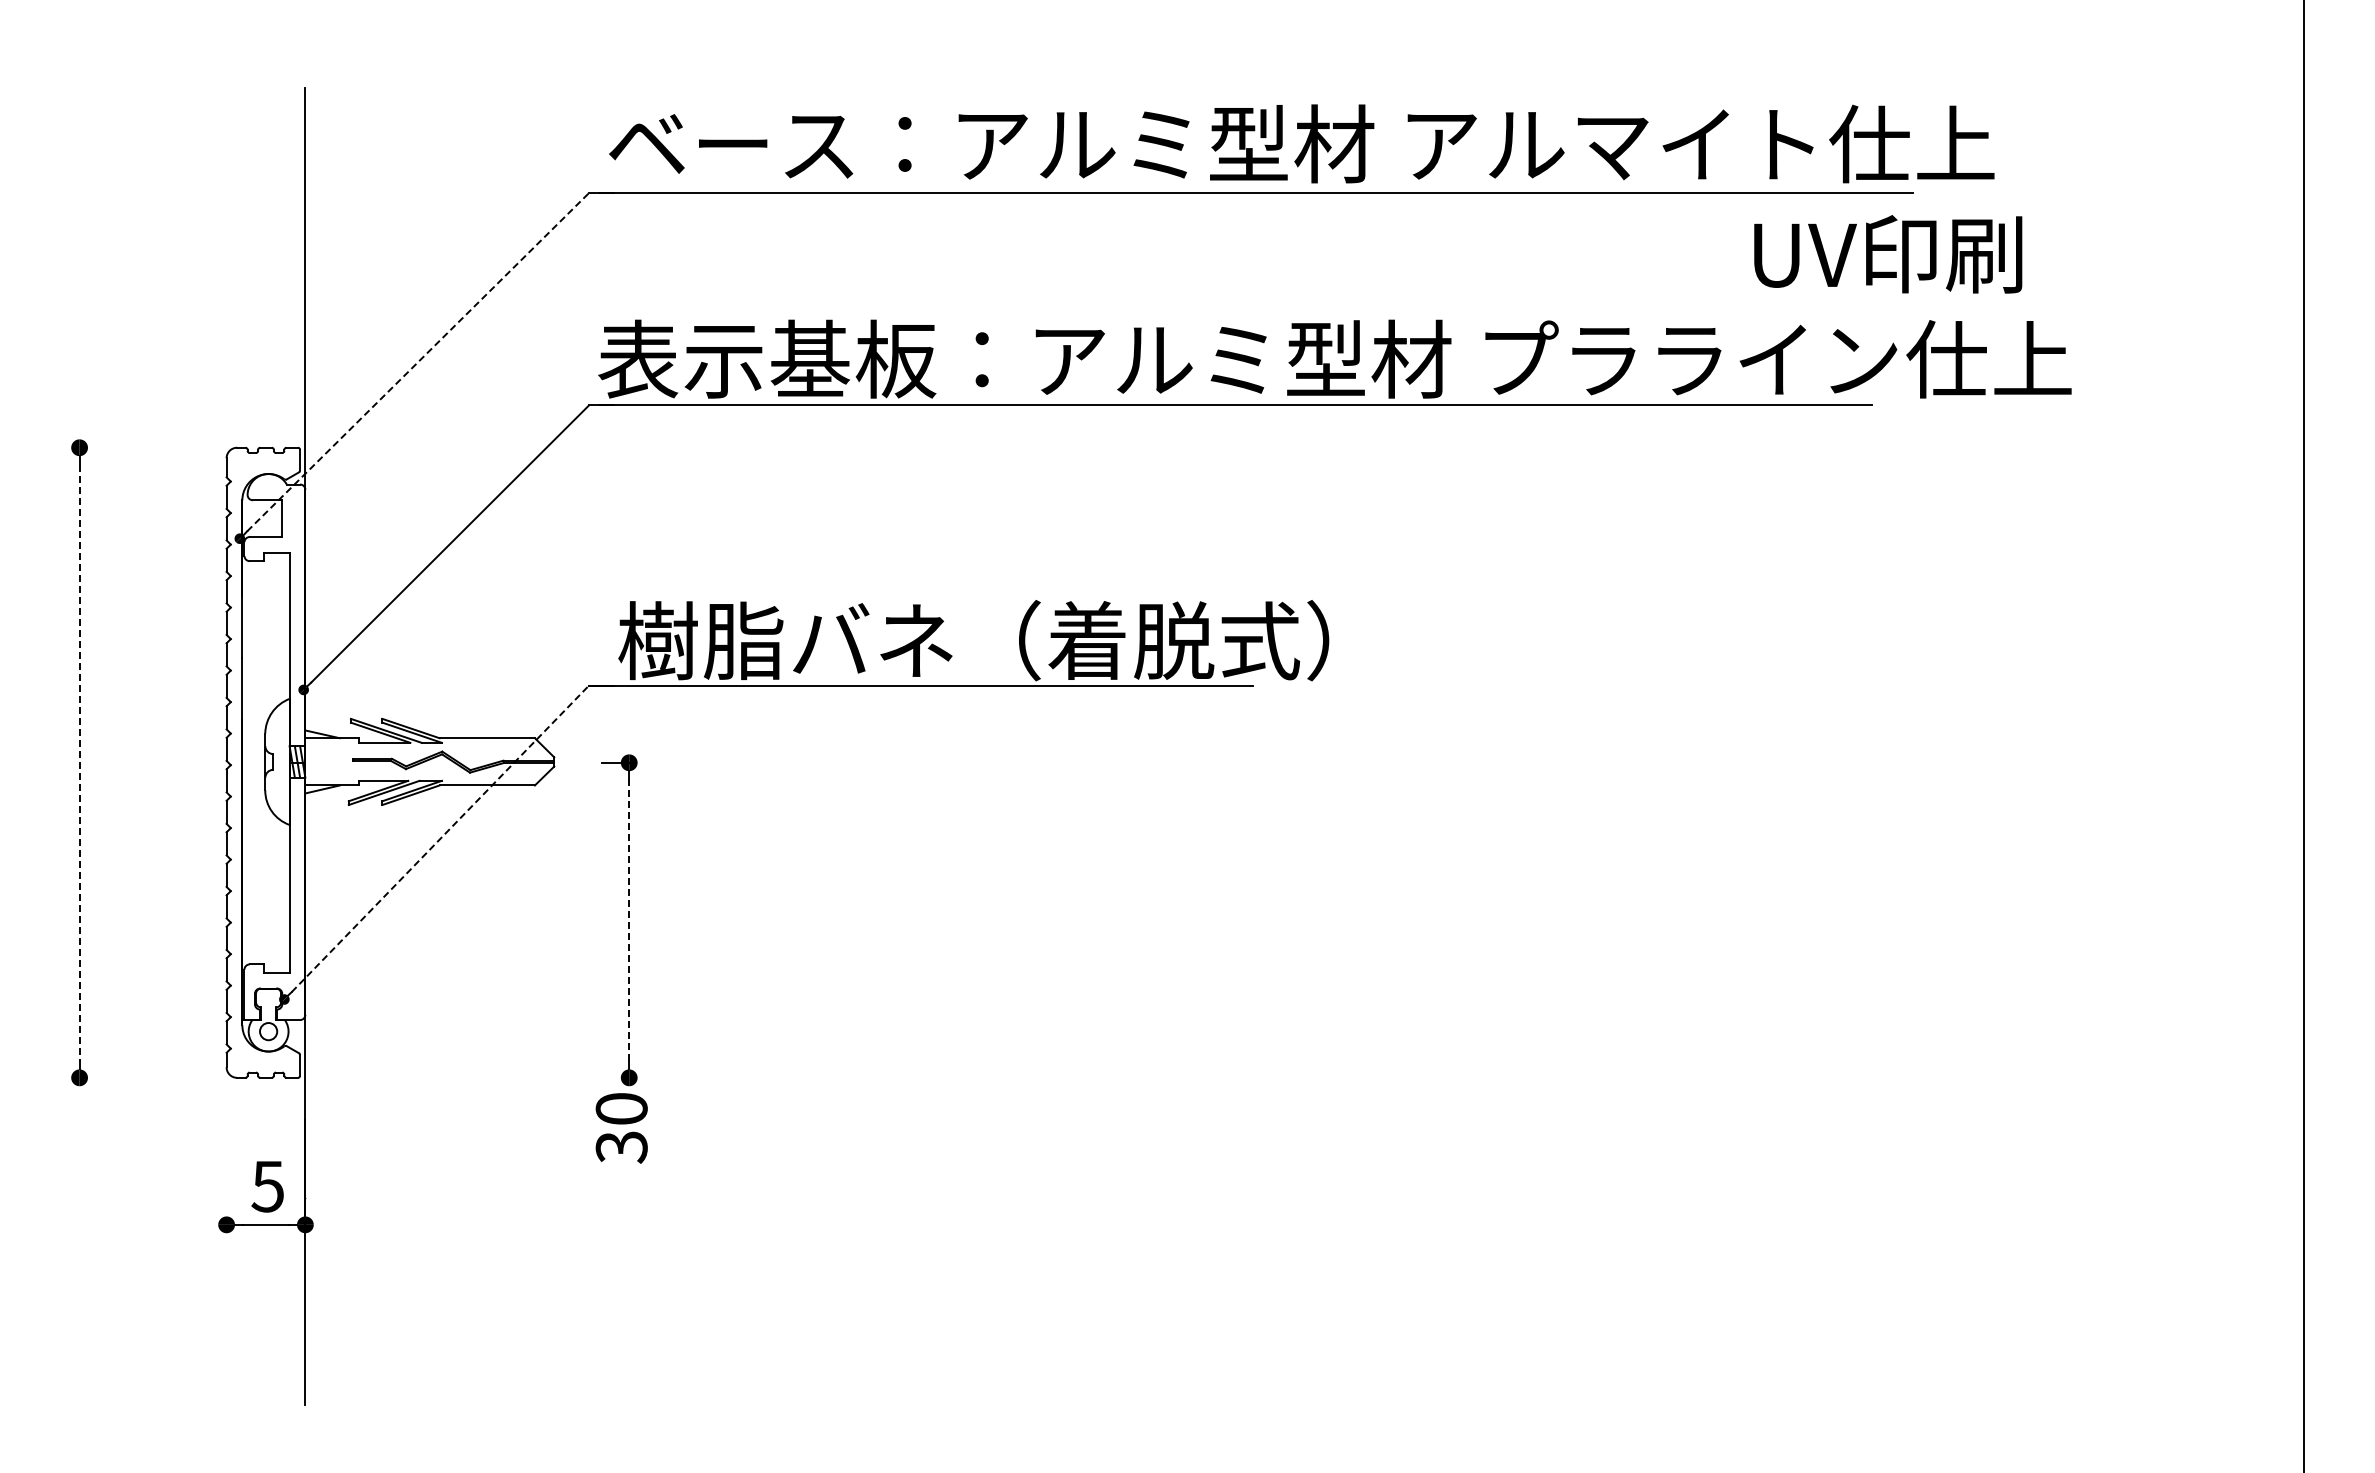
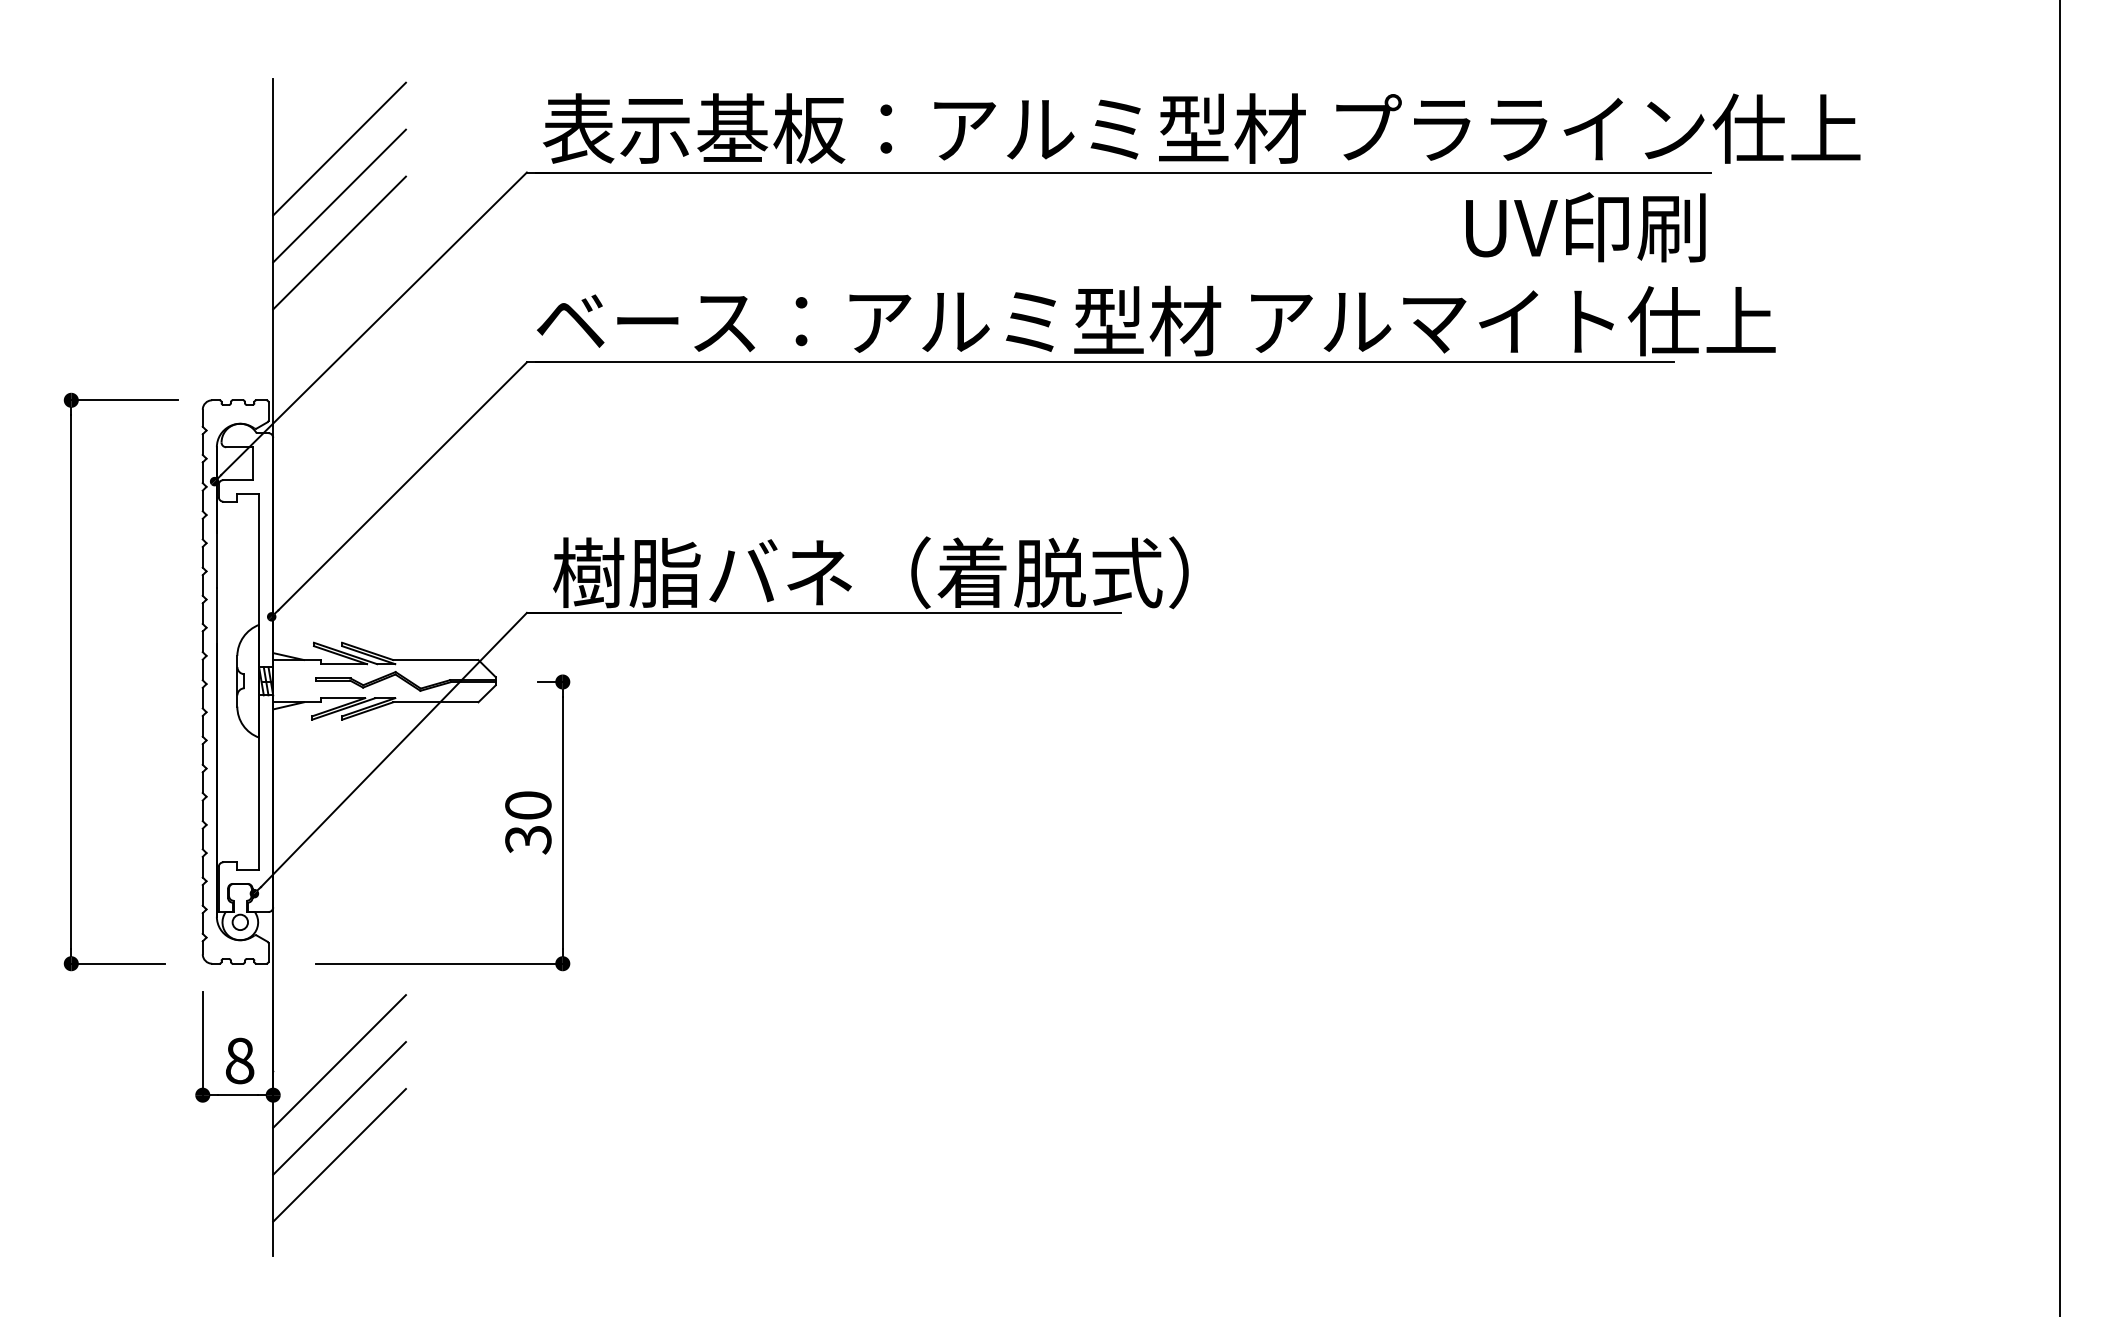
text: (1343, 143) -> (1201, 128), ベース：アルミ型材 アルマイト仕上 -> 表示基板：アルミ型材 プラライン仕上
line: (379, 166) -> (339, 148), added
line: (379, 219) -> (339, 196), added
text: (1888, 254) -> (1586, 227), moved
line: (379, 271) -> (339, 242), added
text: (1334, 358) -> (1193, 320), 表示基板：アルミ型材 プラライン仕上 -> ベース：アルミ型材 アルマイト仕上
line: (418, 362) -> (374, 324), dashed -> solid
line: (139, 447) -> (124, 400), added
line: (79, 763) -> (71, 682), dashed -> solid
line: (440, 838) -> (394, 749), dashed -> solid
line: (629, 920) -> (563, 823), dashed -> solid
line: (131, 1077) -> (117, 963), added
line: (490, 1077) -> (438, 963), added
text: (621, 1128) -> (528, 823), moved
line: (226, 1166) -> (202, 1043), added
text: (267, 1186) -> (239, 1060), 5 -> 8
line: (379, 1186) -> (339, 1060), added
line: (379, 1239) -> (339, 1108), added
line: (379, 1291) -> (339, 1154), added

